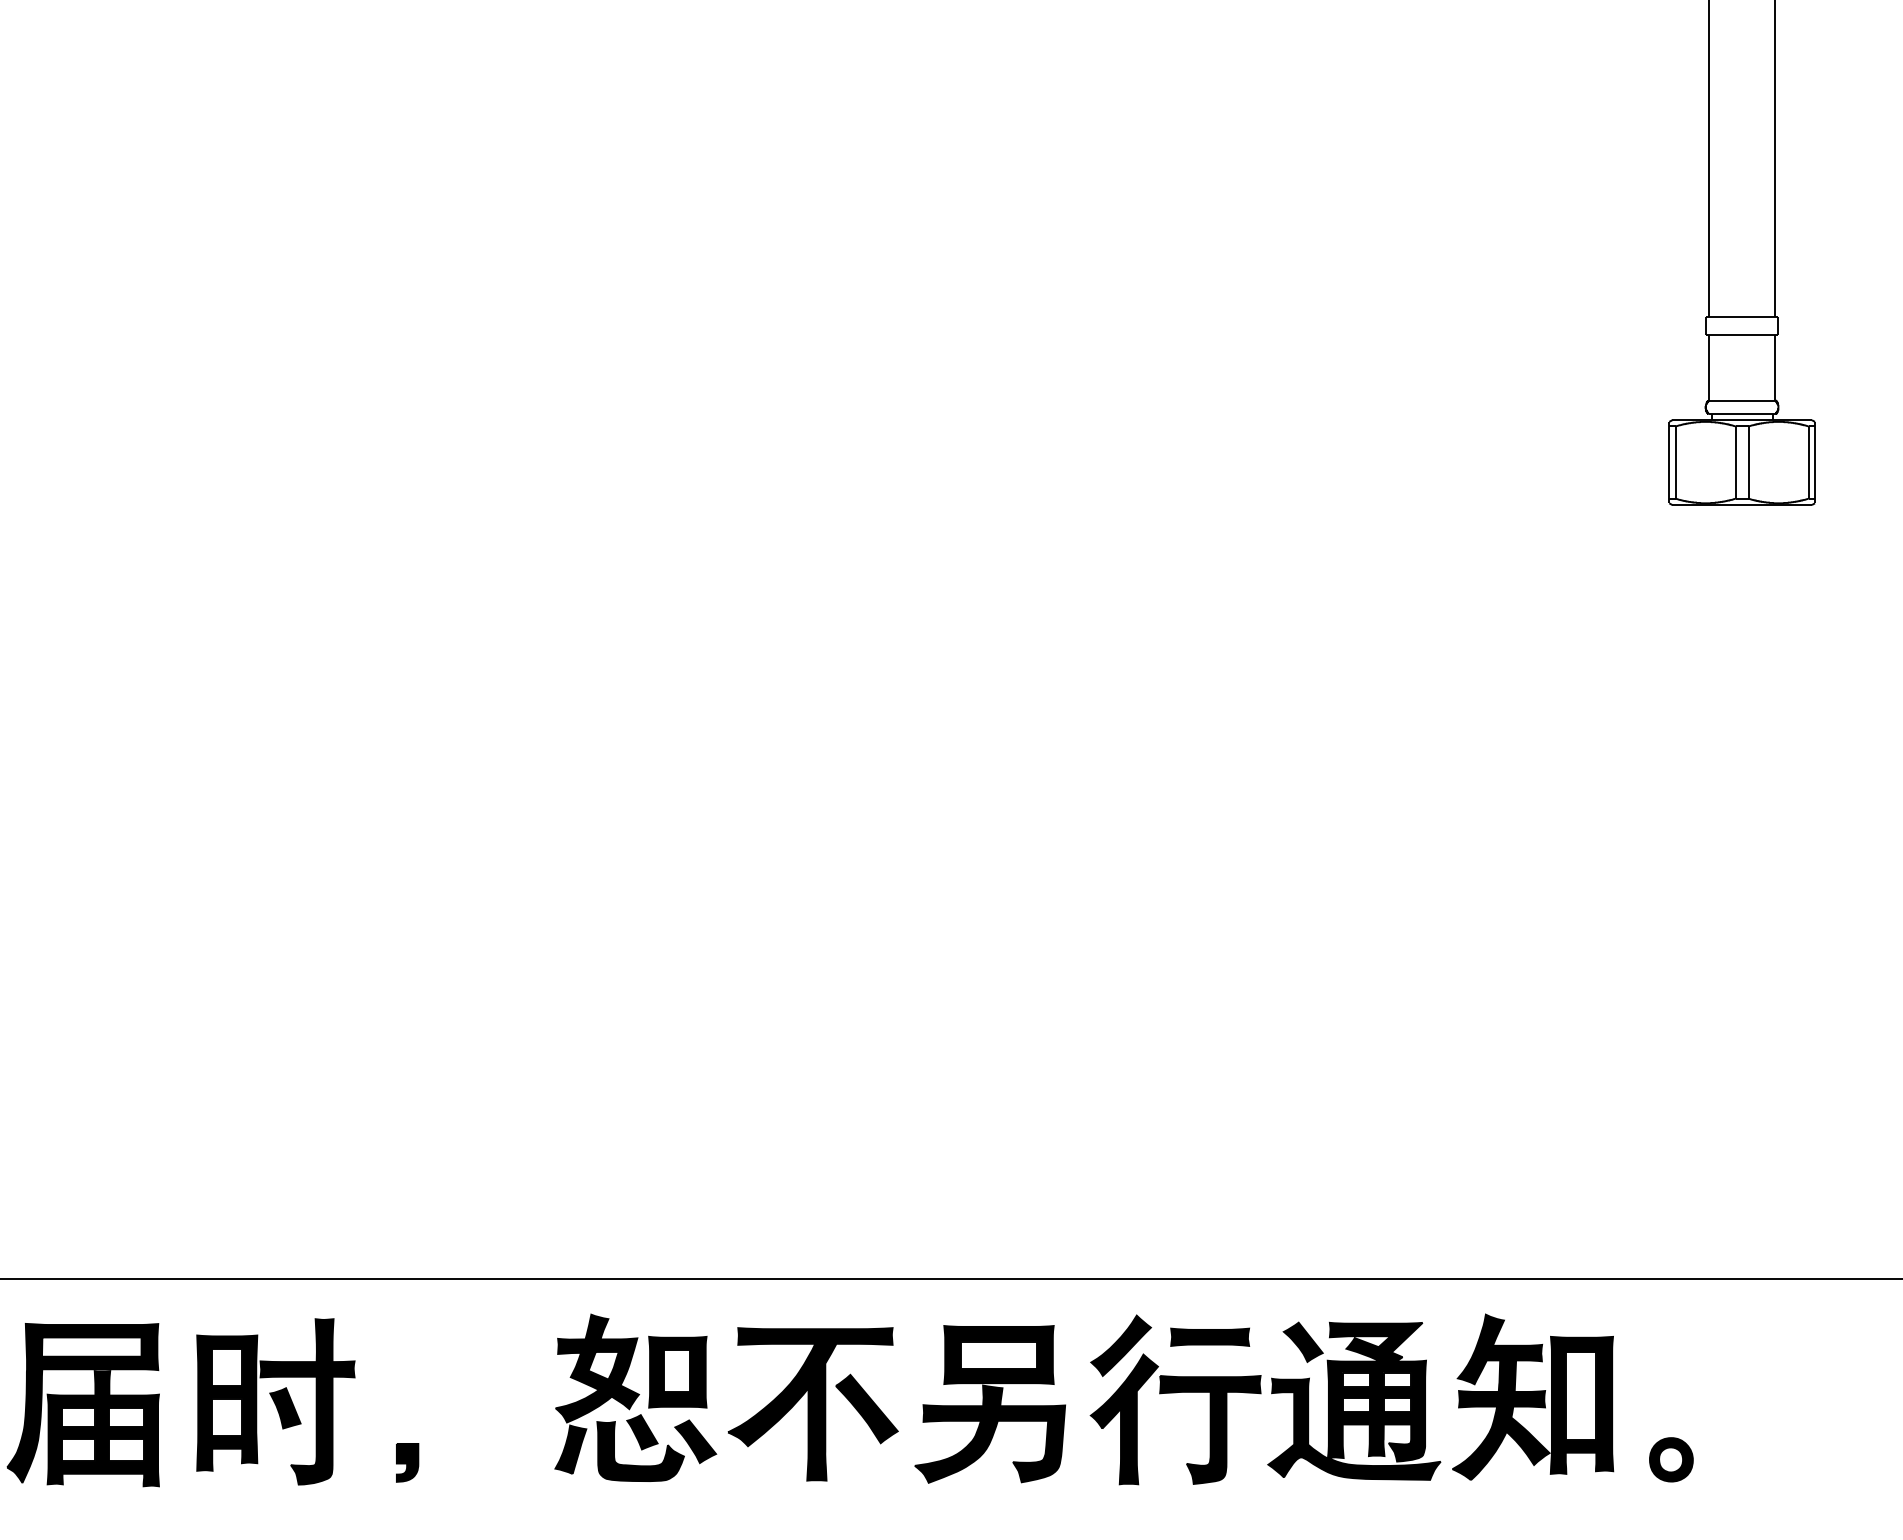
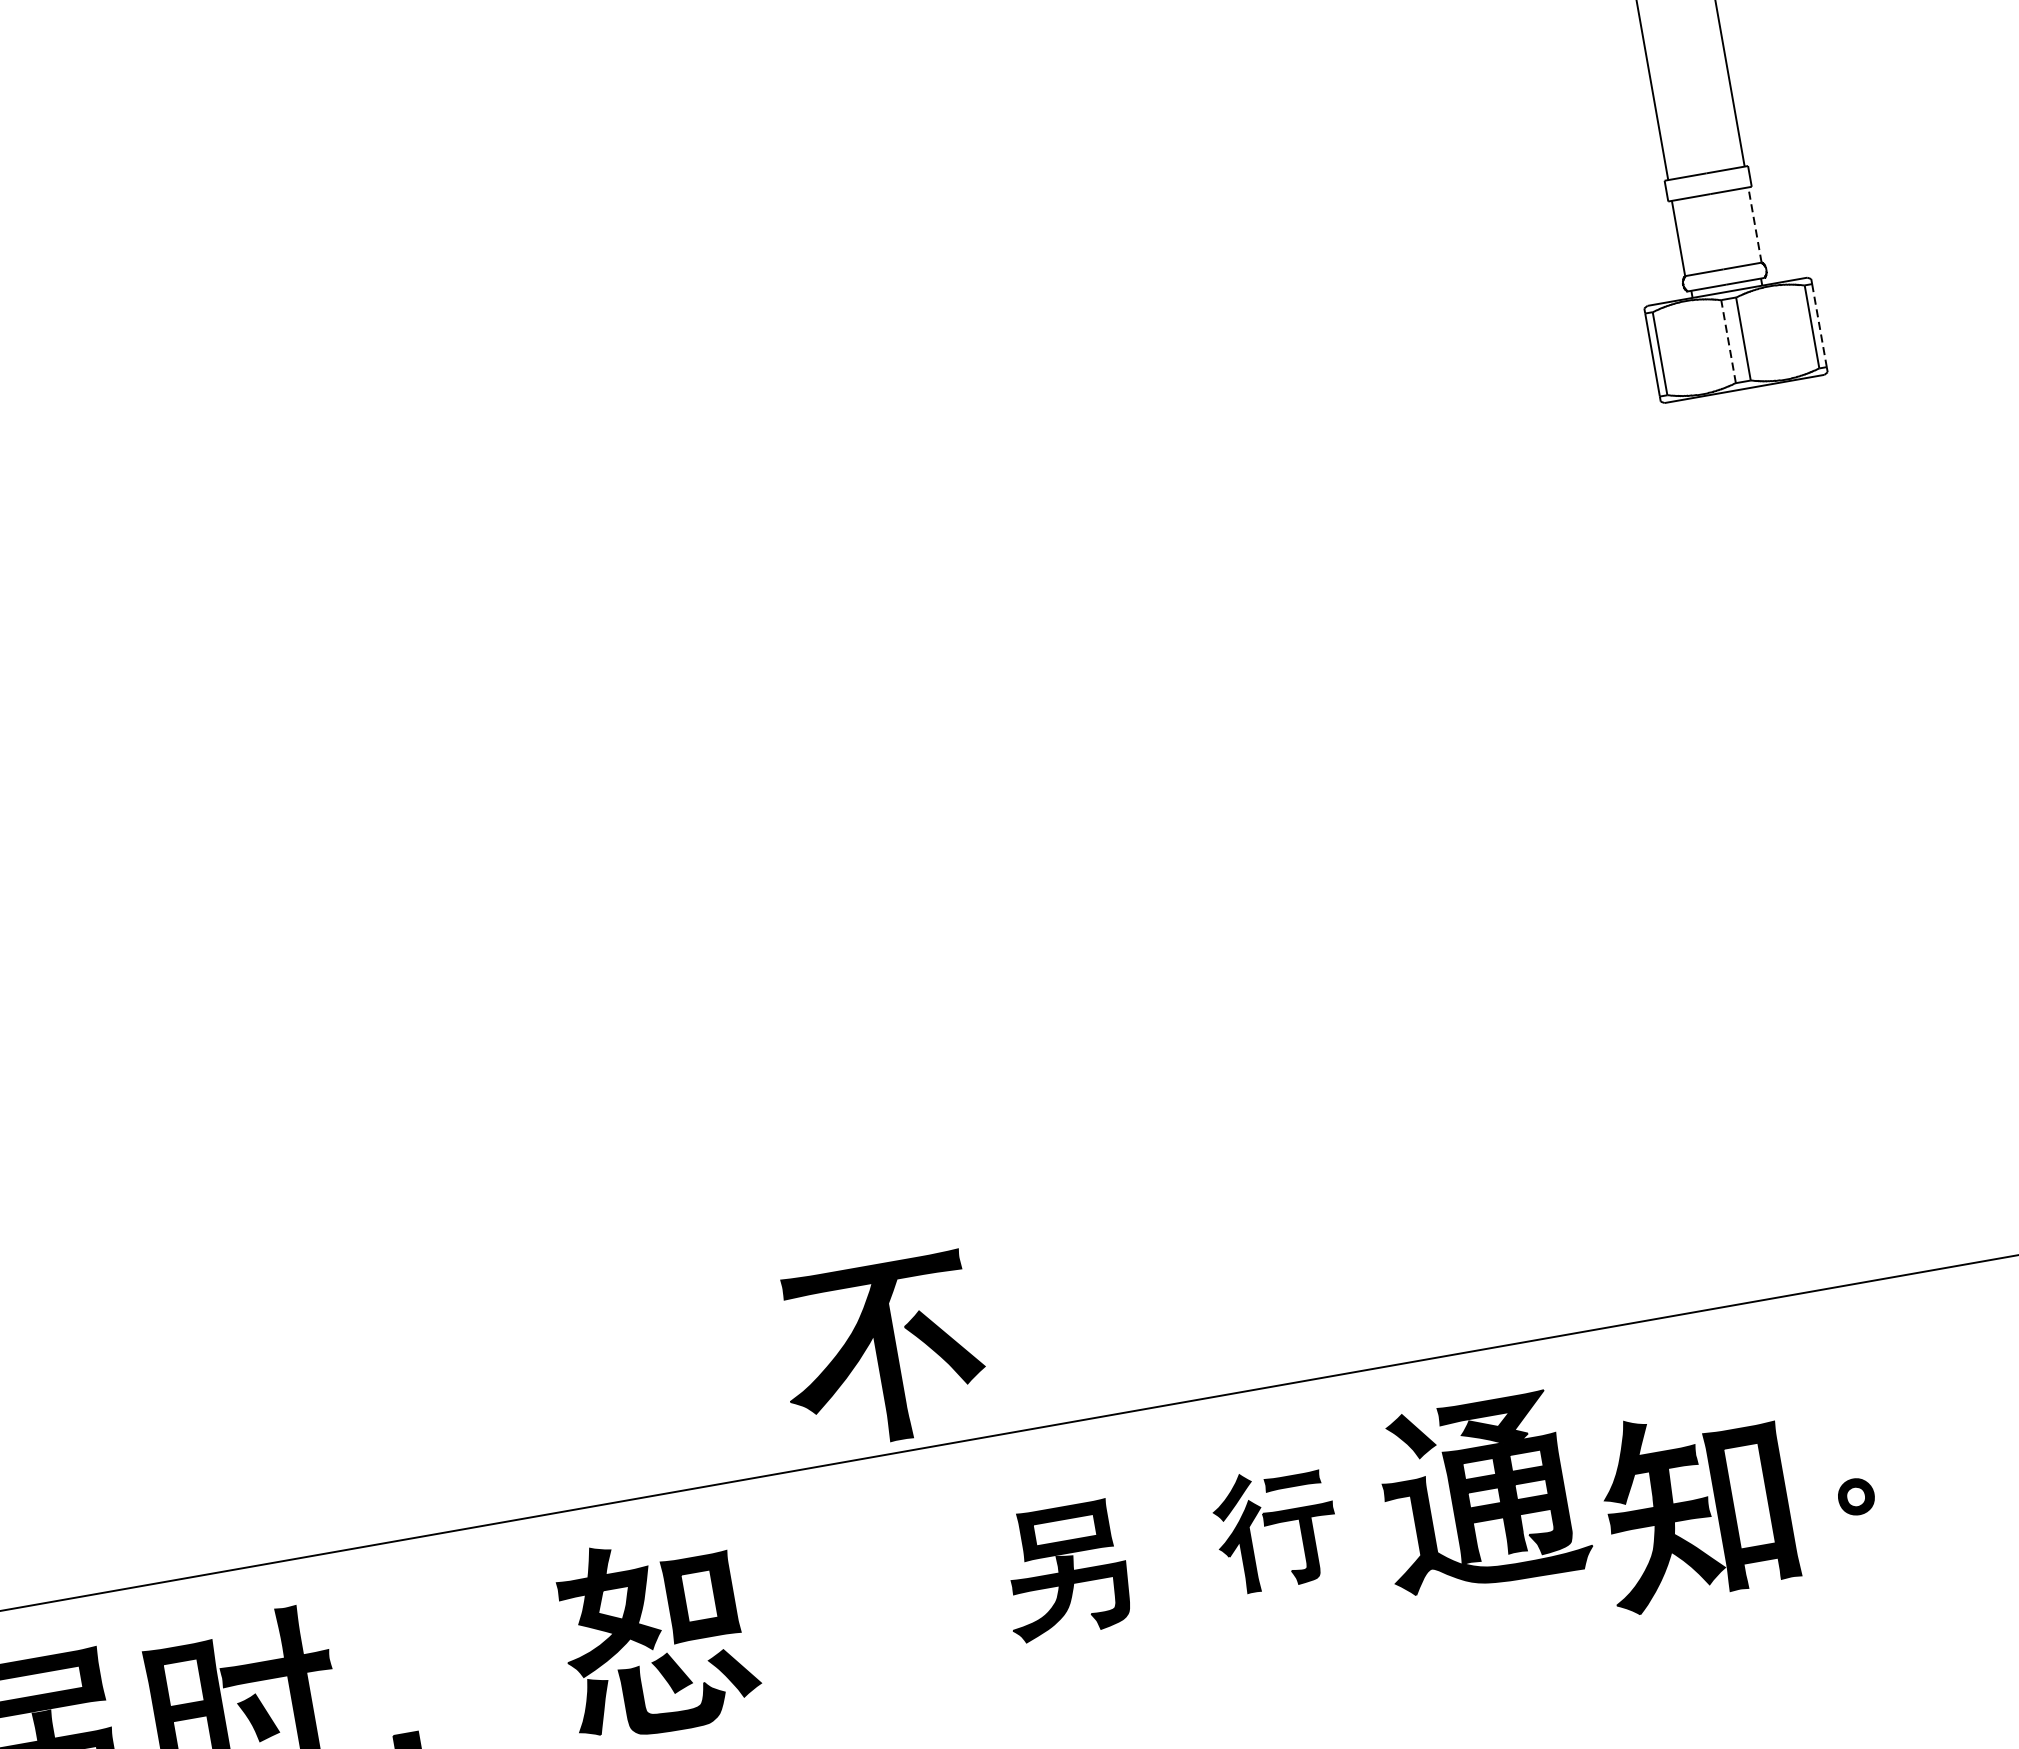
line: (1775, 367) -> (1754, 224), solid -> dashed
line: (1735, 462) -> (1728, 341), solid -> dashed
line: (1815, 463) -> (1820, 326), solid -> dashed
part: (1533, 1396) -> (1695, 1505), moved
part: (1175, 1399) -> (1276, 1527), size x0.6
part: (812, 1404) -> (881, 1352), moved
part: (989, 1404) -> (1064, 1571), size x0.7
part: (1671, 1459) -> (1856, 1496), size x0.7

